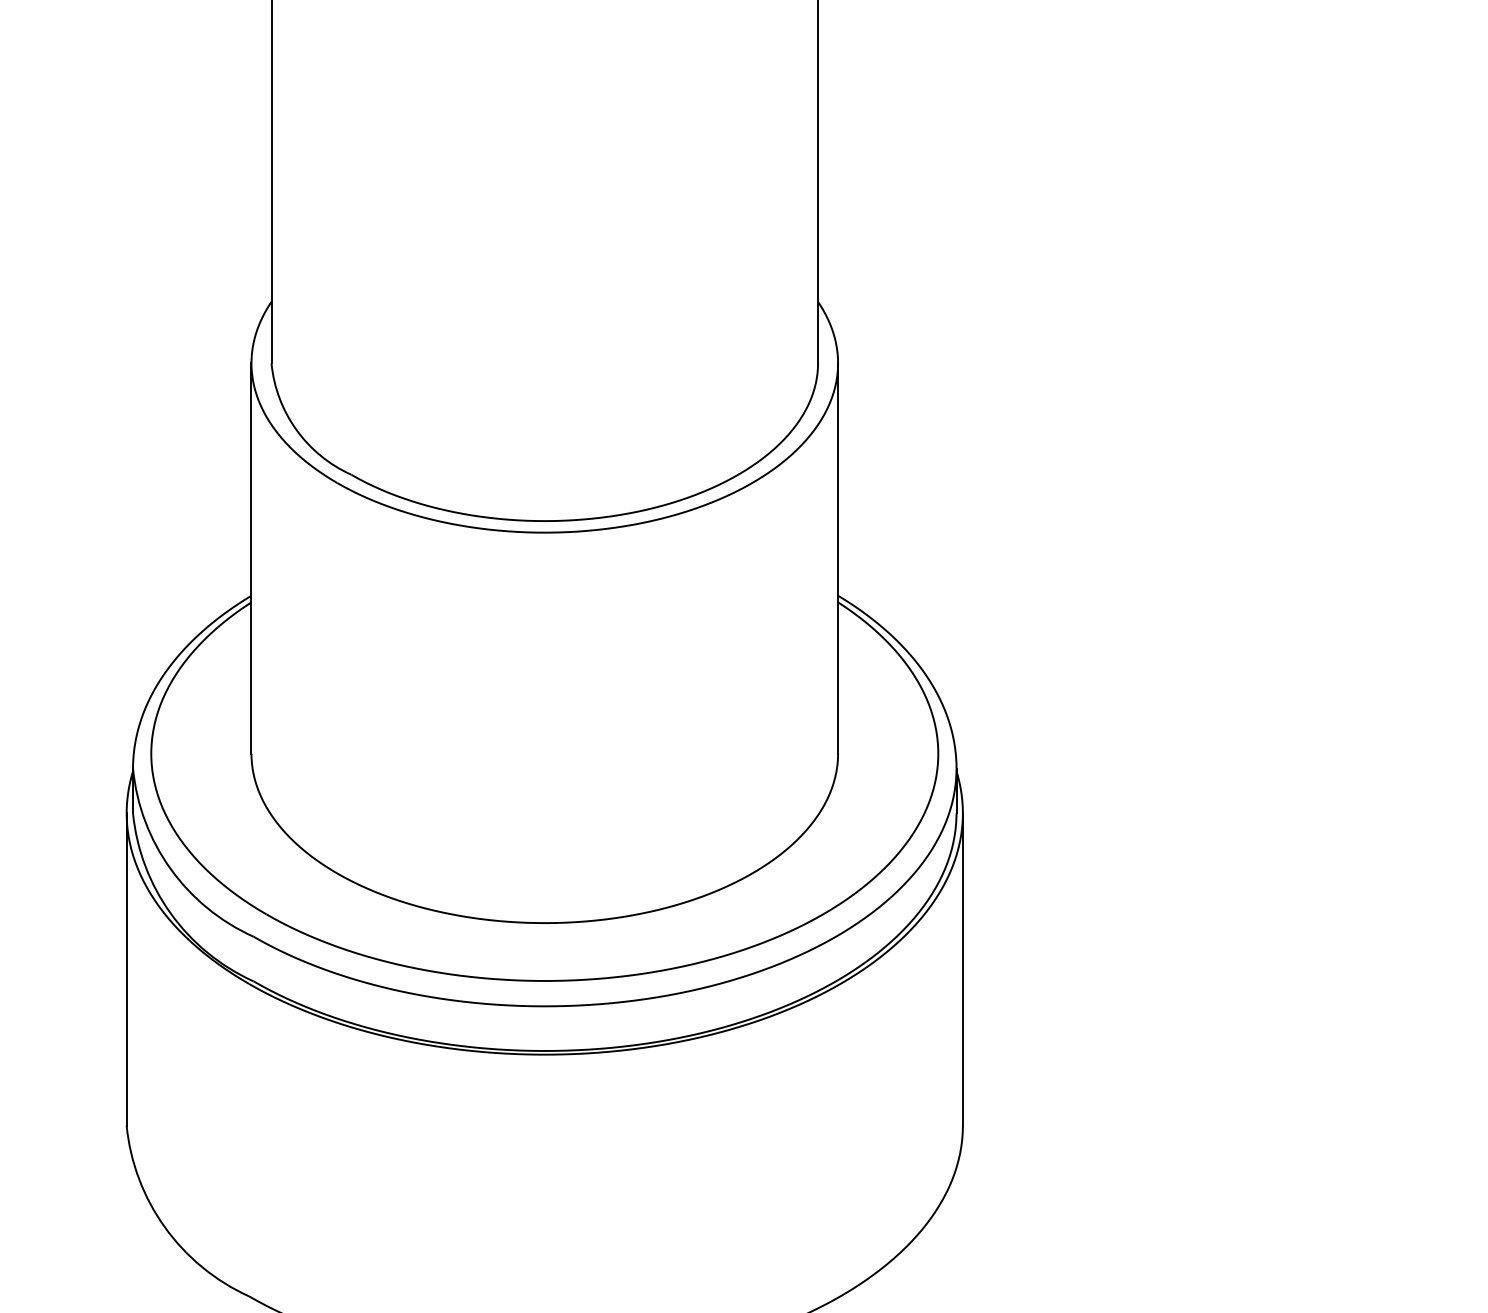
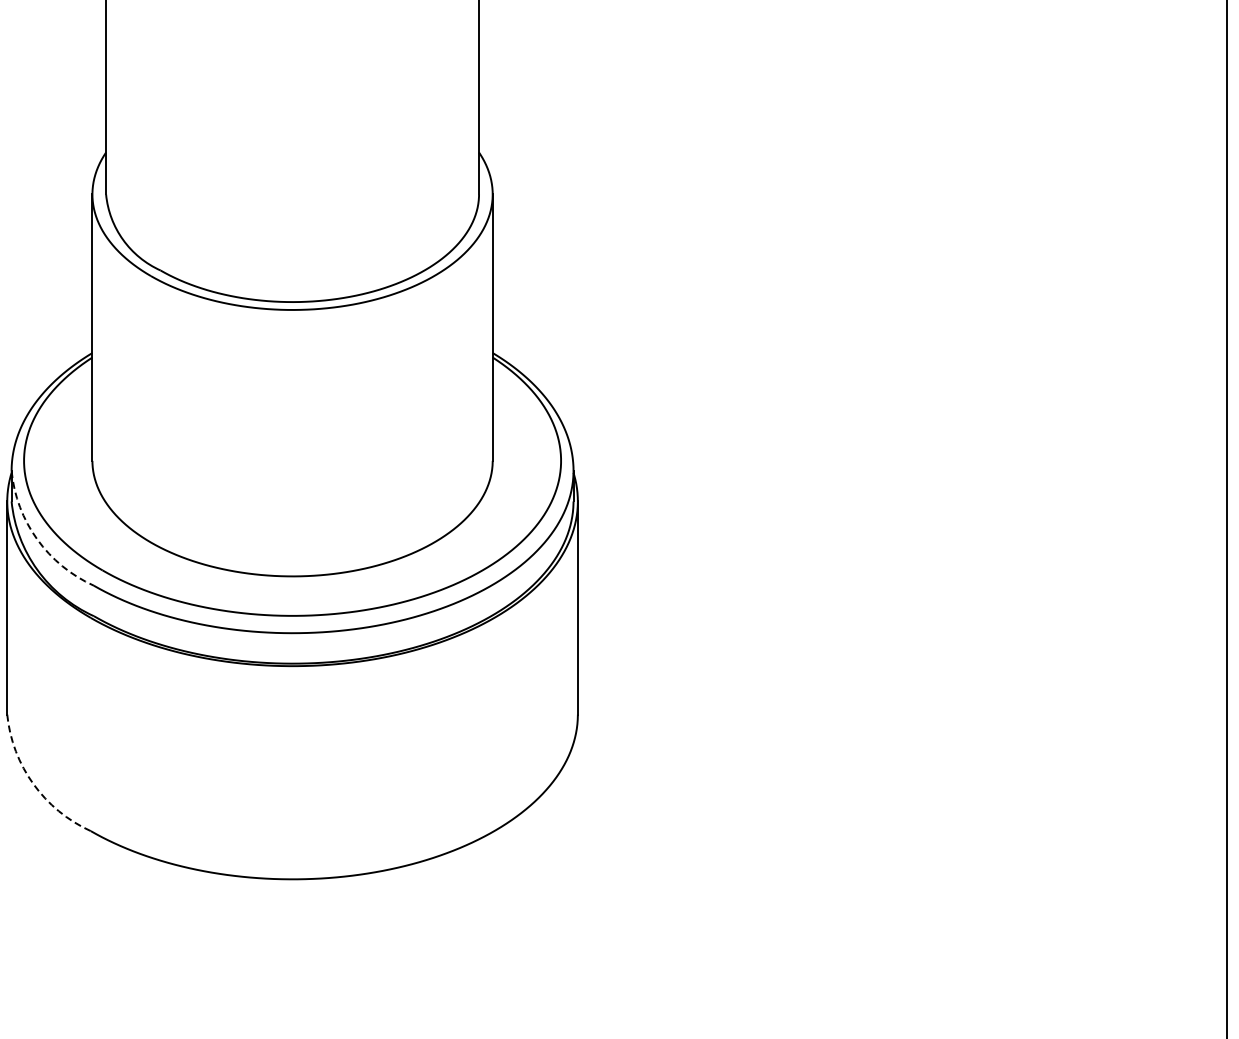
arc: (170, 869) -> (37, 539), solid -> dashed
arc: (165, 1228) -> (33, 784), solid -> dashed

